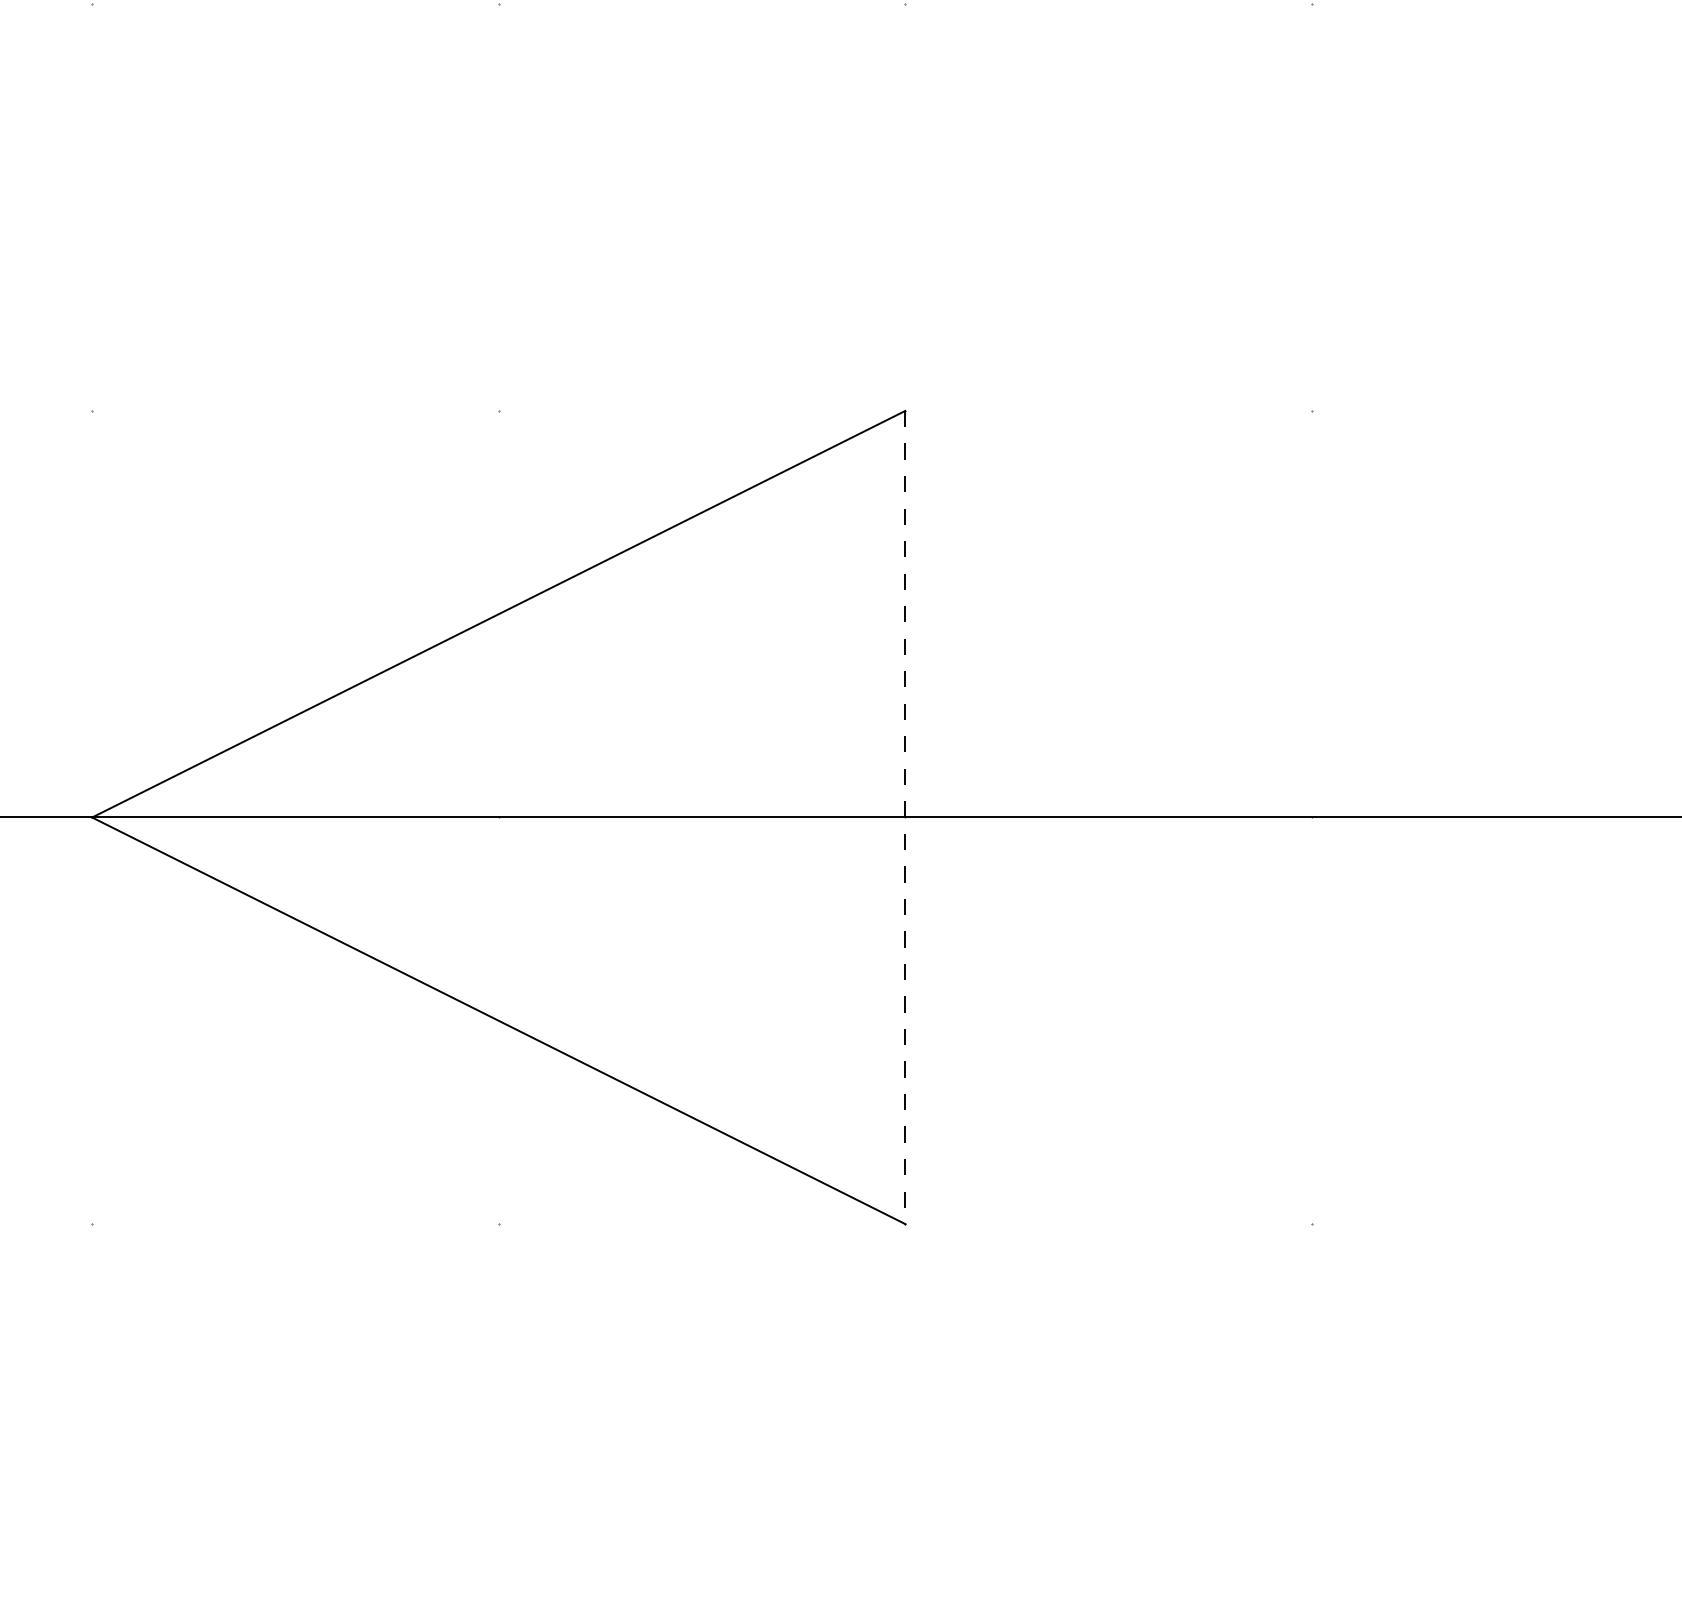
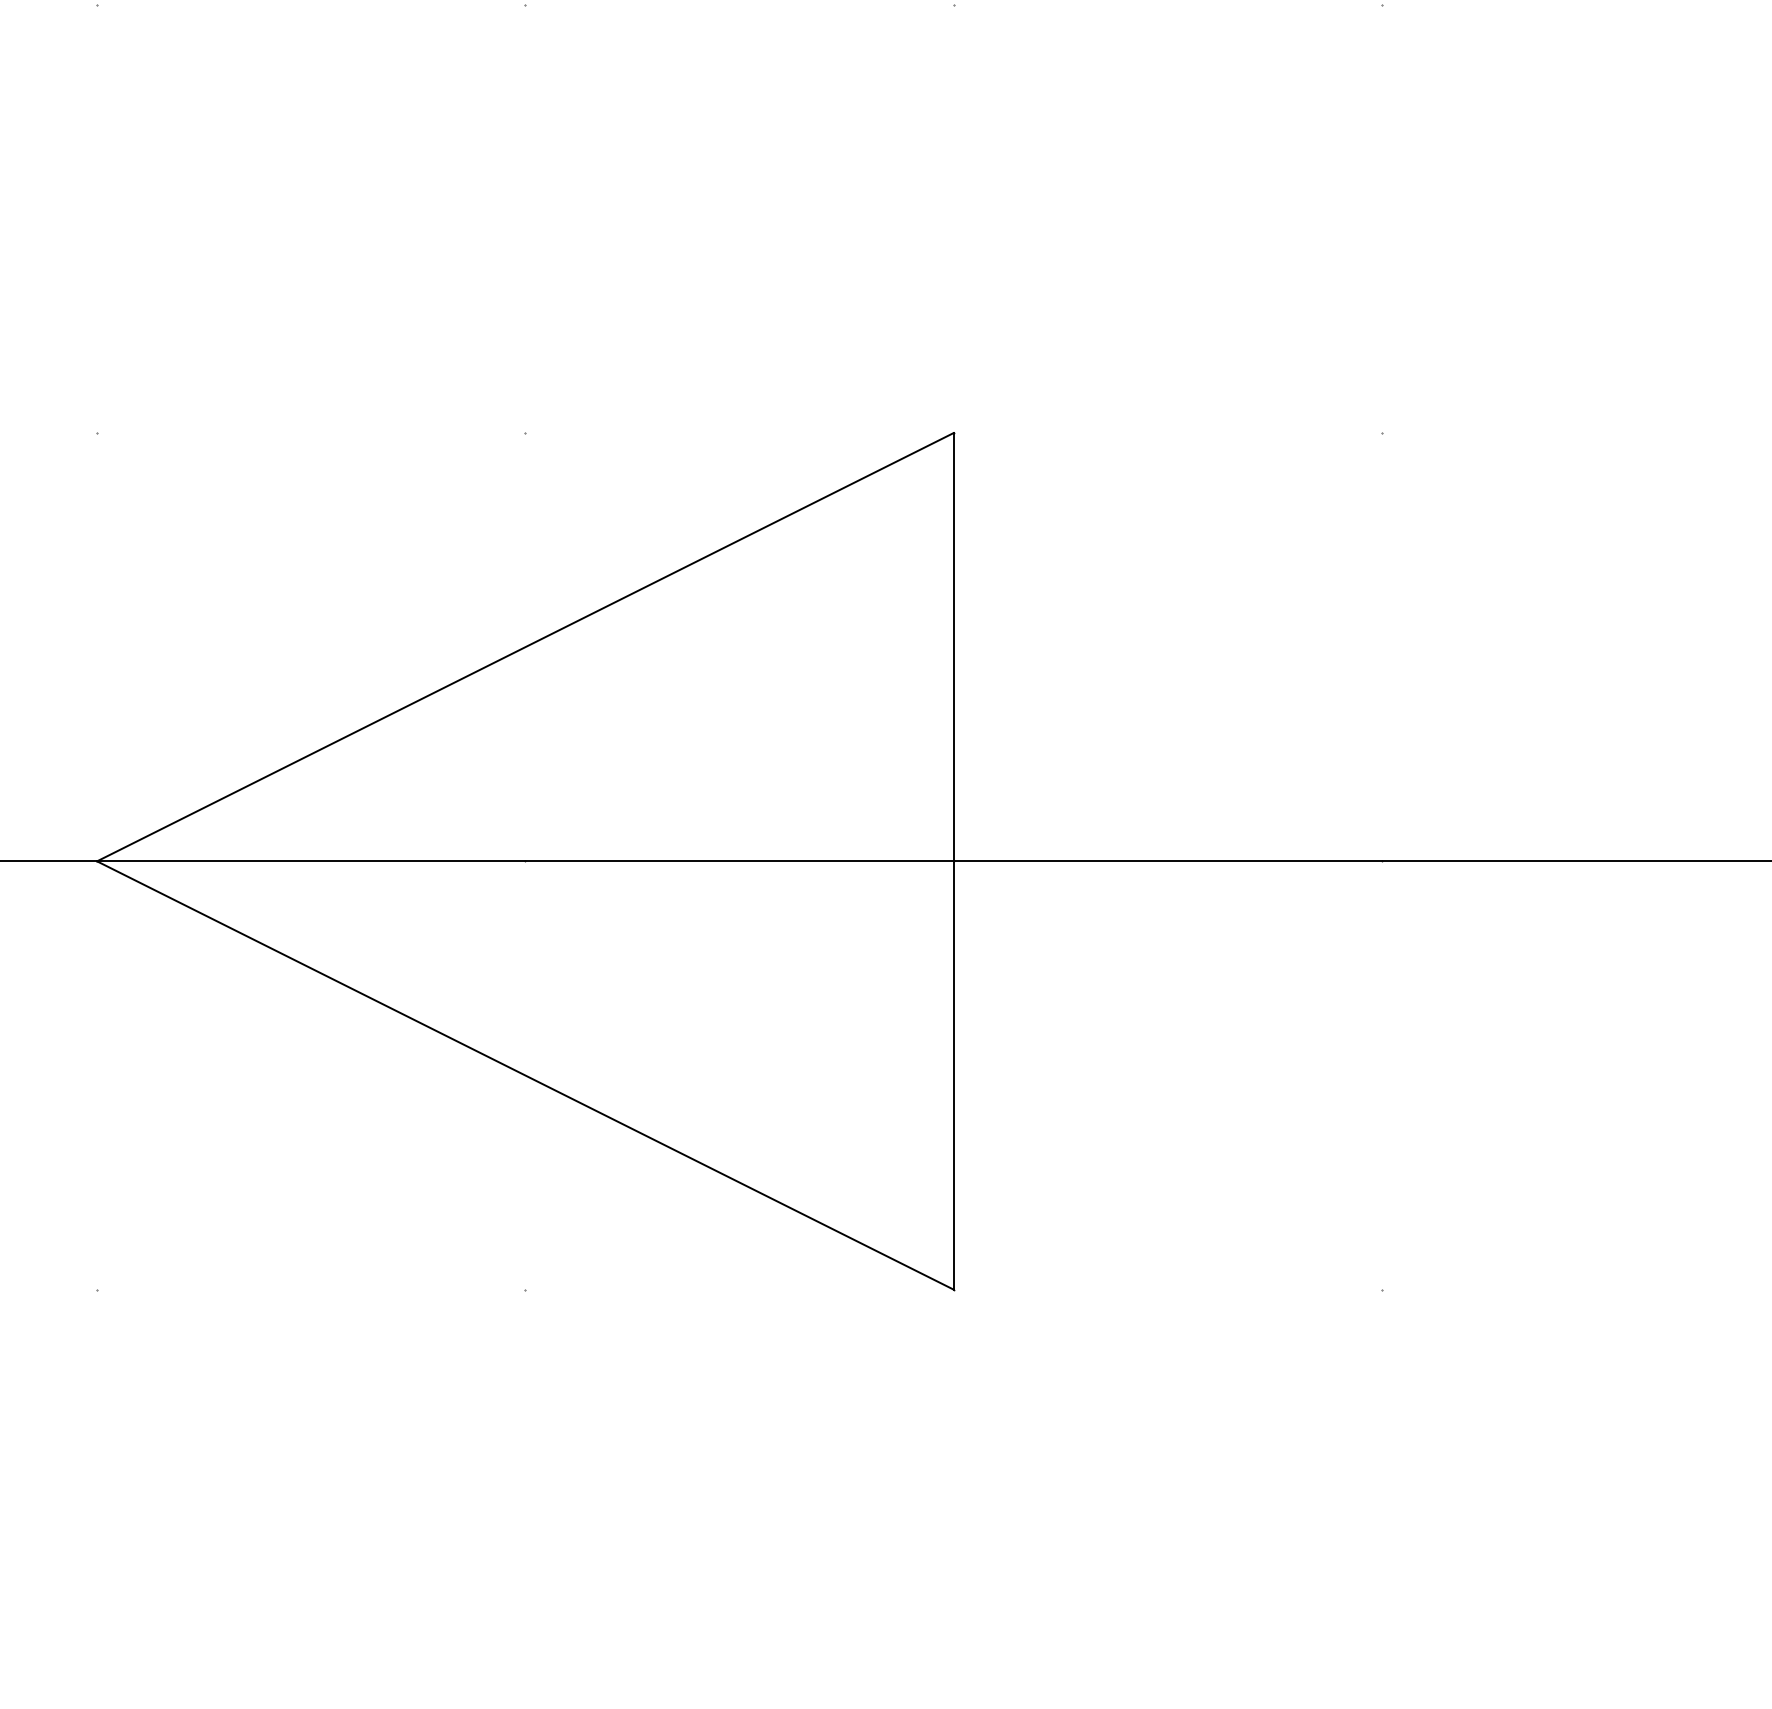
line: (905, 817) -> (953, 861), dashed -> solid

